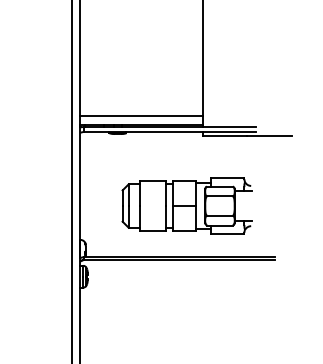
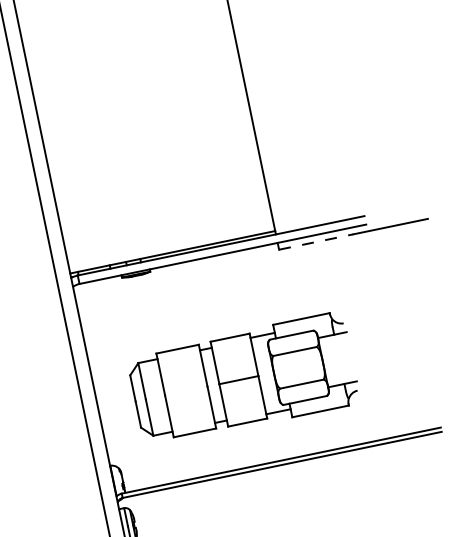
line: (141, 116) -> (169, 238), removed
line: (225, 136) -> (317, 242), solid -> dashed
part: (186, 205) -> (242, 378), moved

